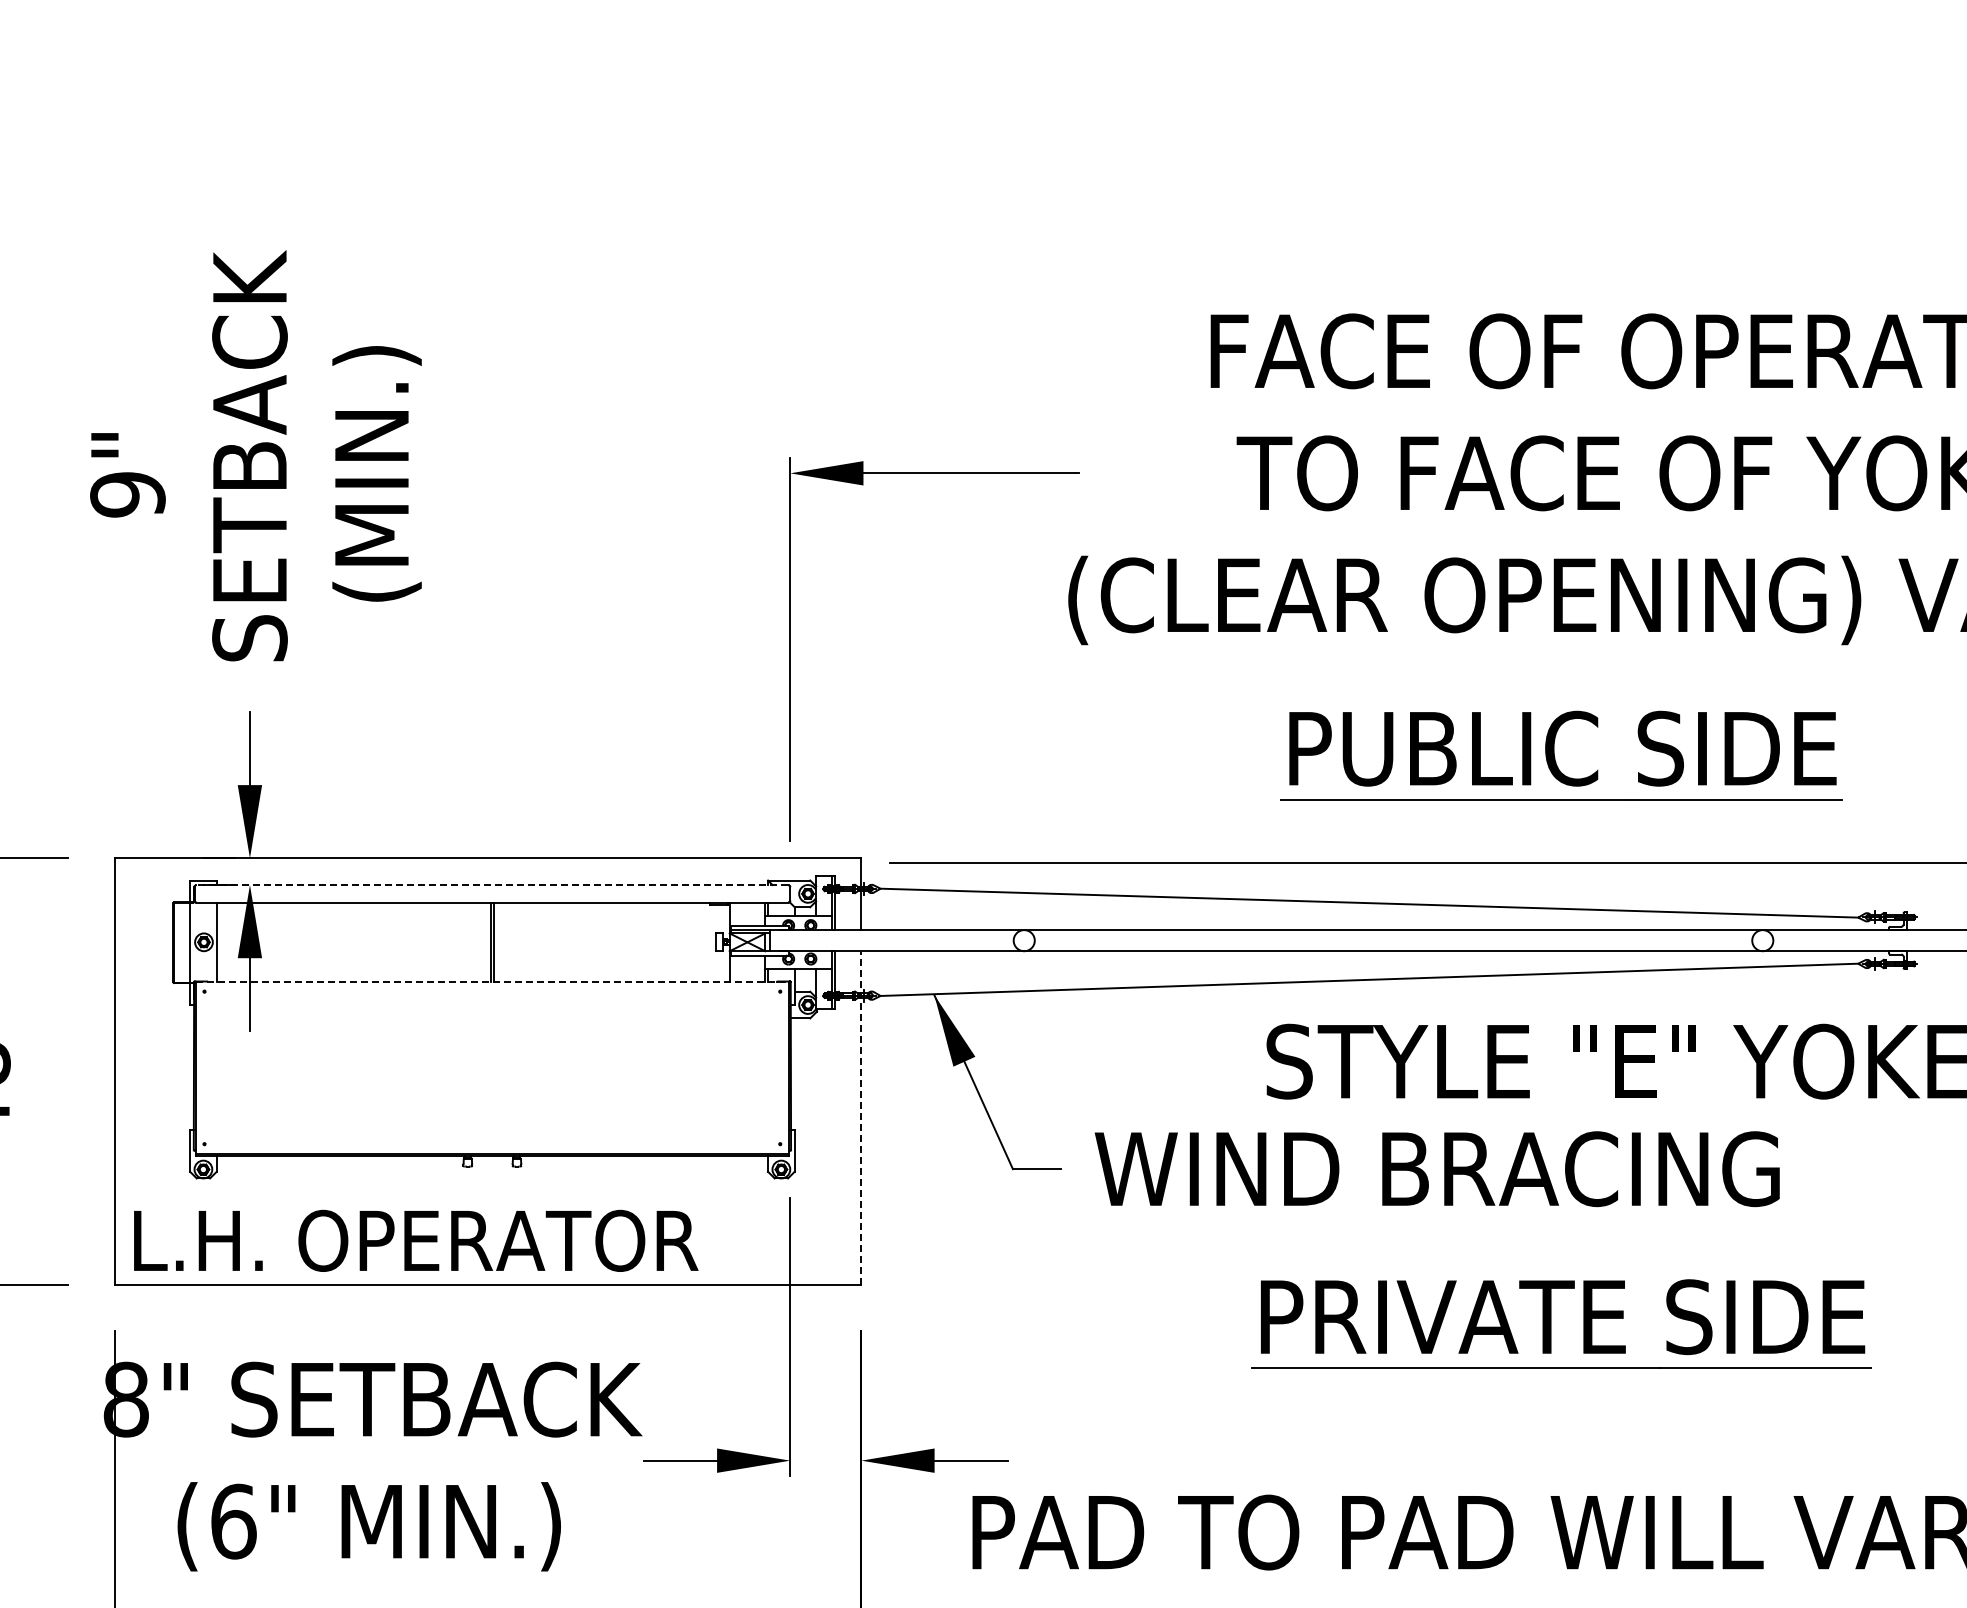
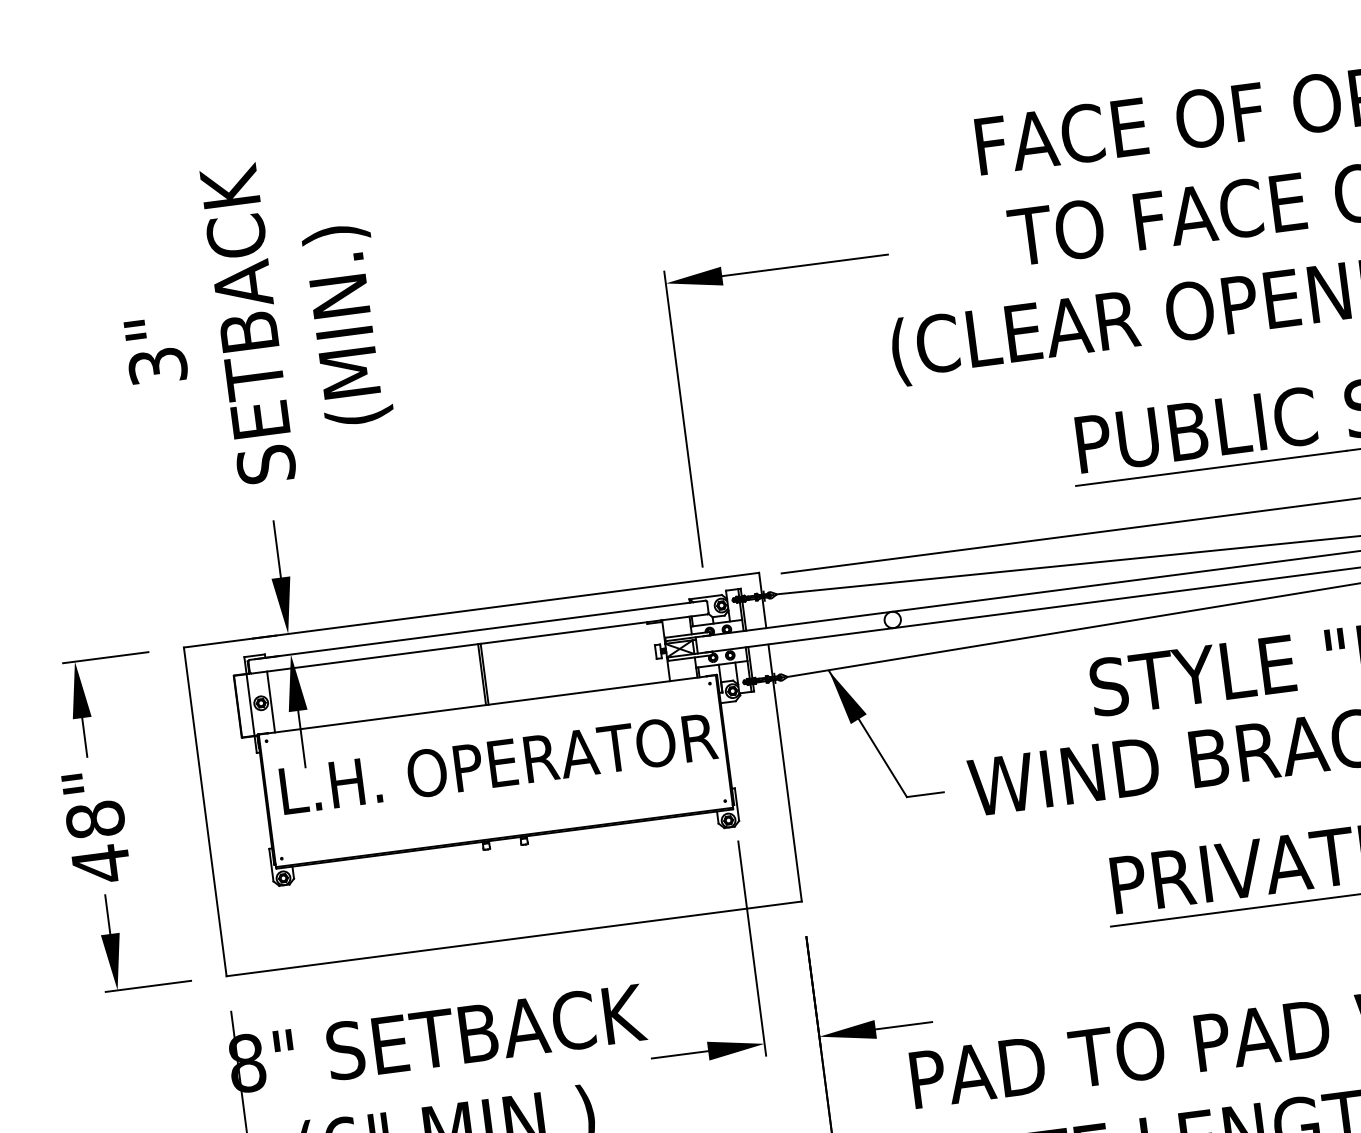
text: (127, 494) -> (157, 366), 9" -> 3"
line: (492, 885) -> (477, 630), dashed -> solid
line: (492, 981) -> (487, 704), dashed -> solid
line: (861, 1118) -> (785, 773), dashed -> solid
text: (416, 1240) -> (498, 763), moved

